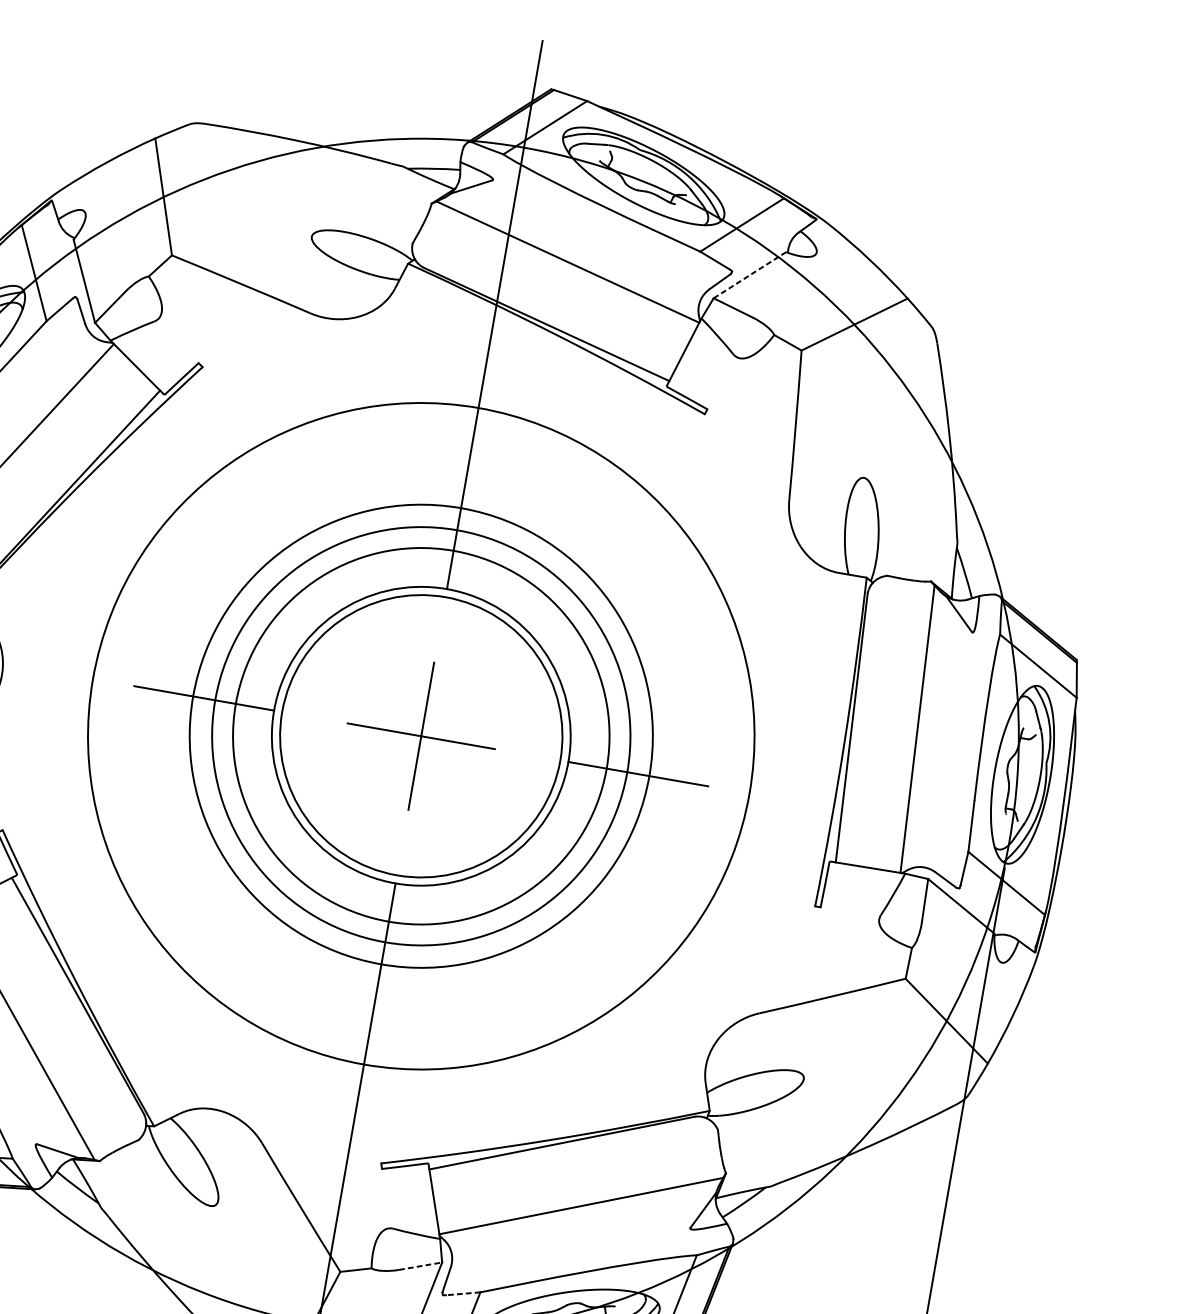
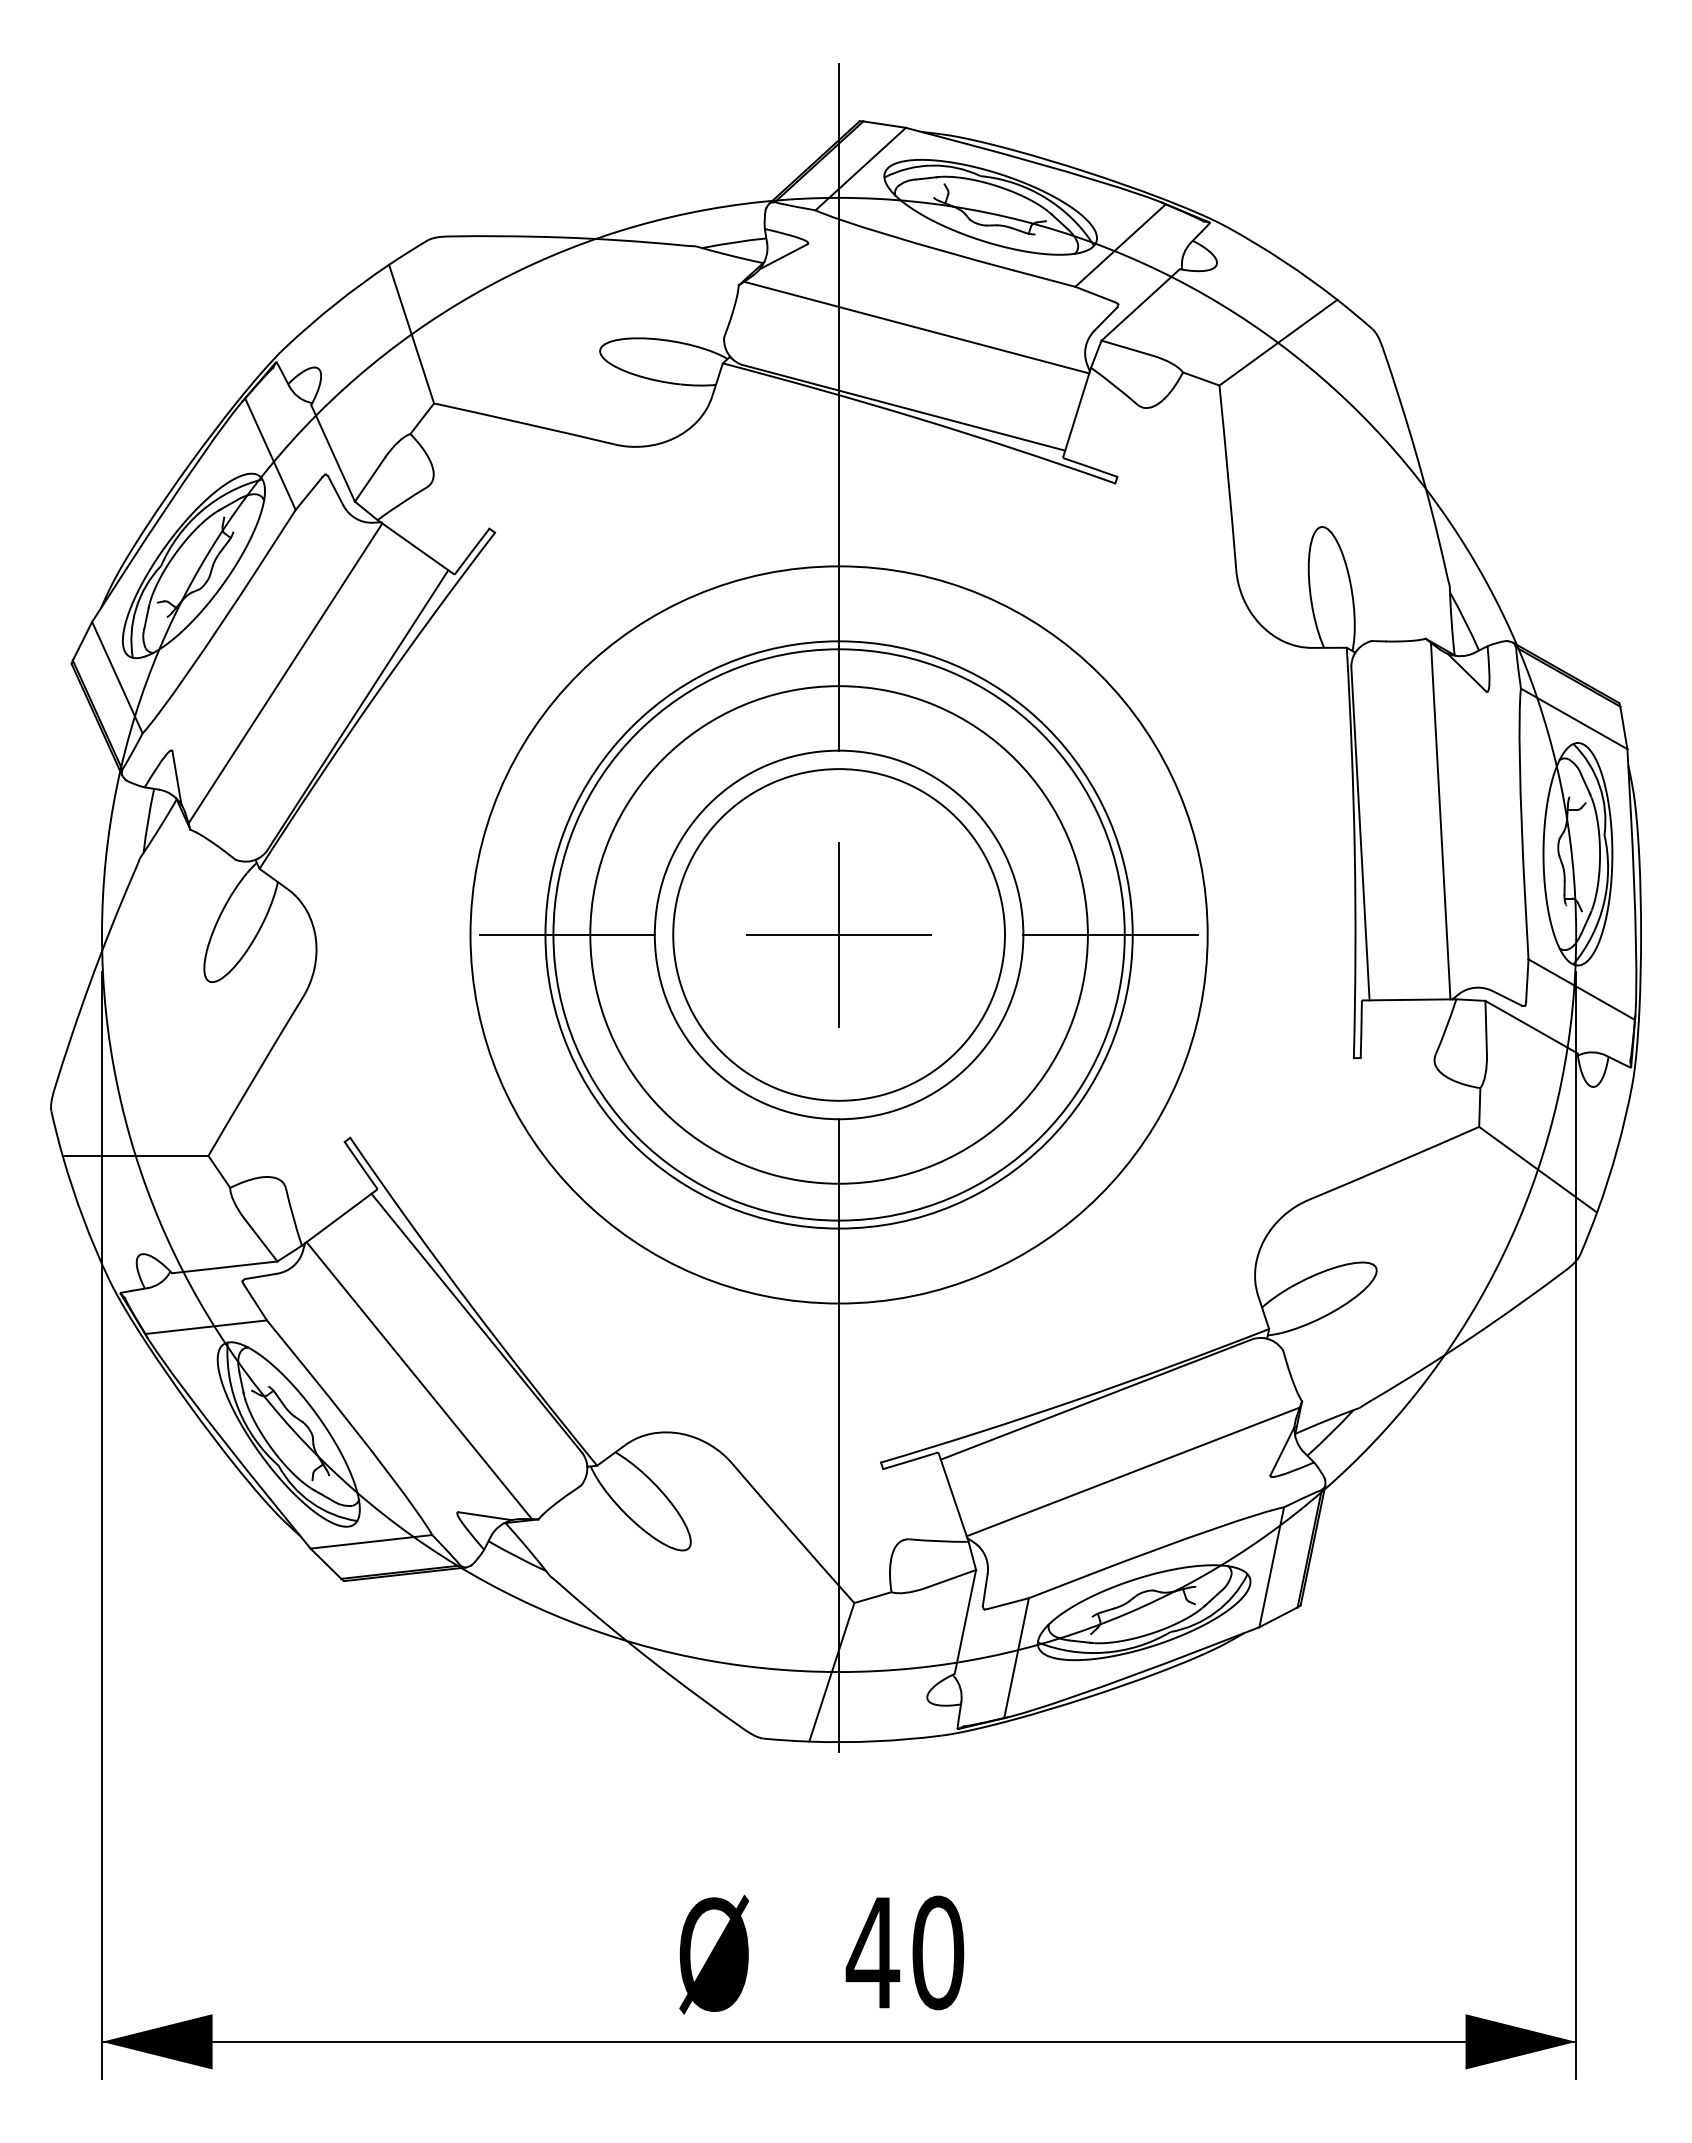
line: (749, 274) -> (1140, 304), dashed -> solid
circle: (420, 735) -> (838, 934), size x0.71
circle: (420, 735) -> (838, 934), size x0.71
circle: (420, 735) -> (838, 934), size x1.43
circle: (420, 735) -> (838, 934), size x1.43
line: (420, 1266) -> (950, 1579), dashed -> solid
line: (462, 1293) -> (1007, 1603), dashed -> solid

